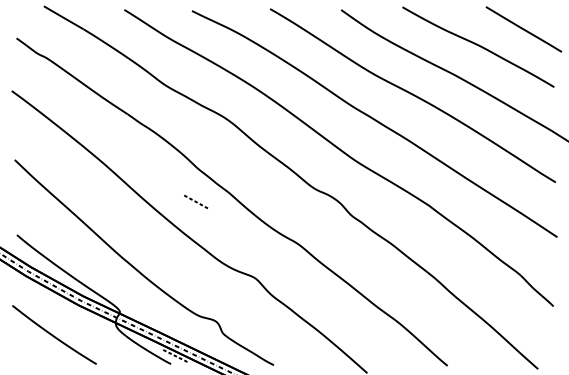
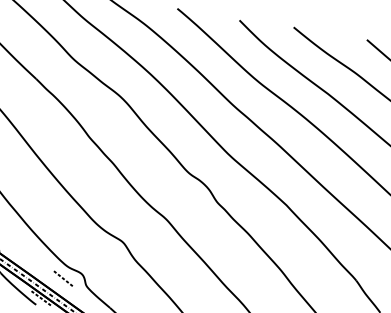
line: (196, 201) -> (63, 278), moved

